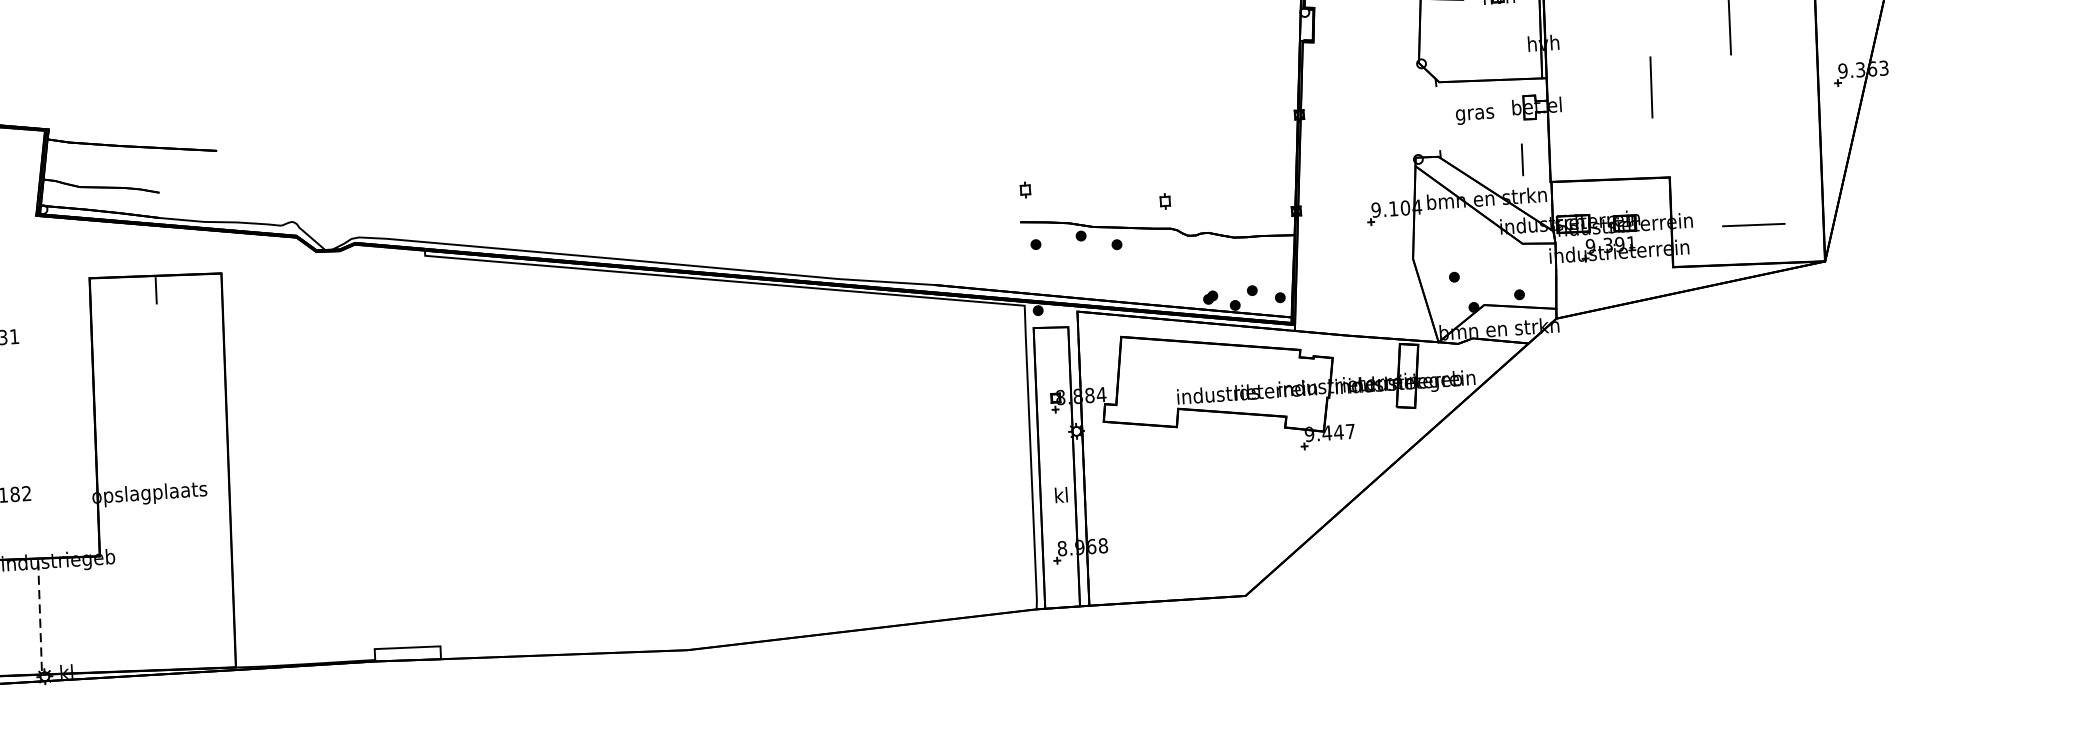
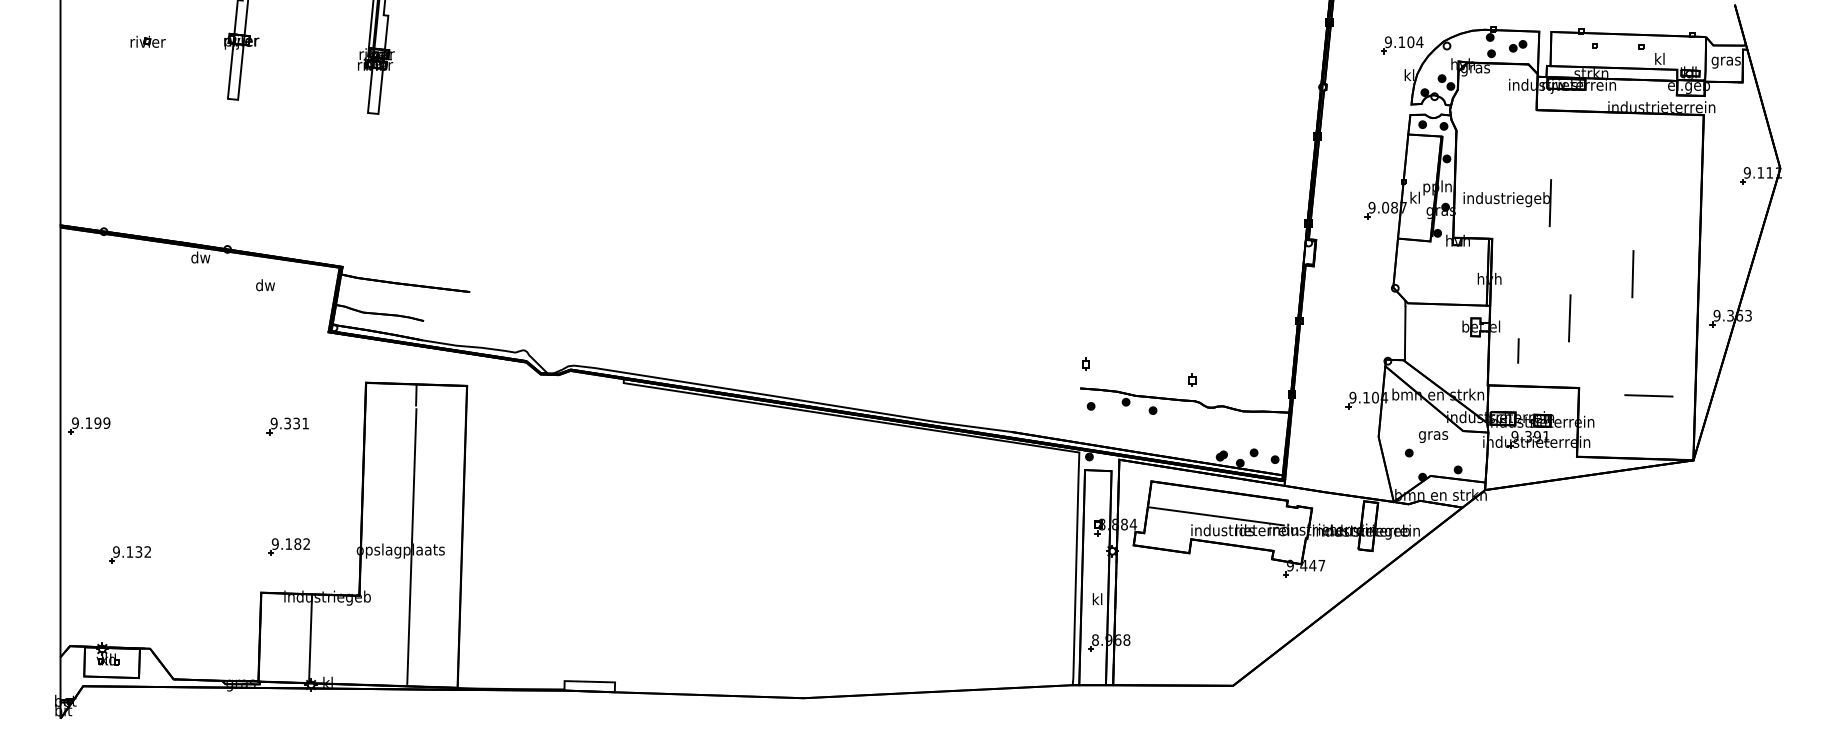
text: (1475, 115) -> (1433, 436), moved
line: (1437, 117) -> (1404, 330), added
line: (1522, 159) -> (1518, 350), moved
line: (1753, 224) -> (1648, 395), moved
line: (1207, 376) -> (1215, 516), added
line: (163, 487) -> (411, 546), added
line: (40, 617) -> (310, 639), dashed -> solid

